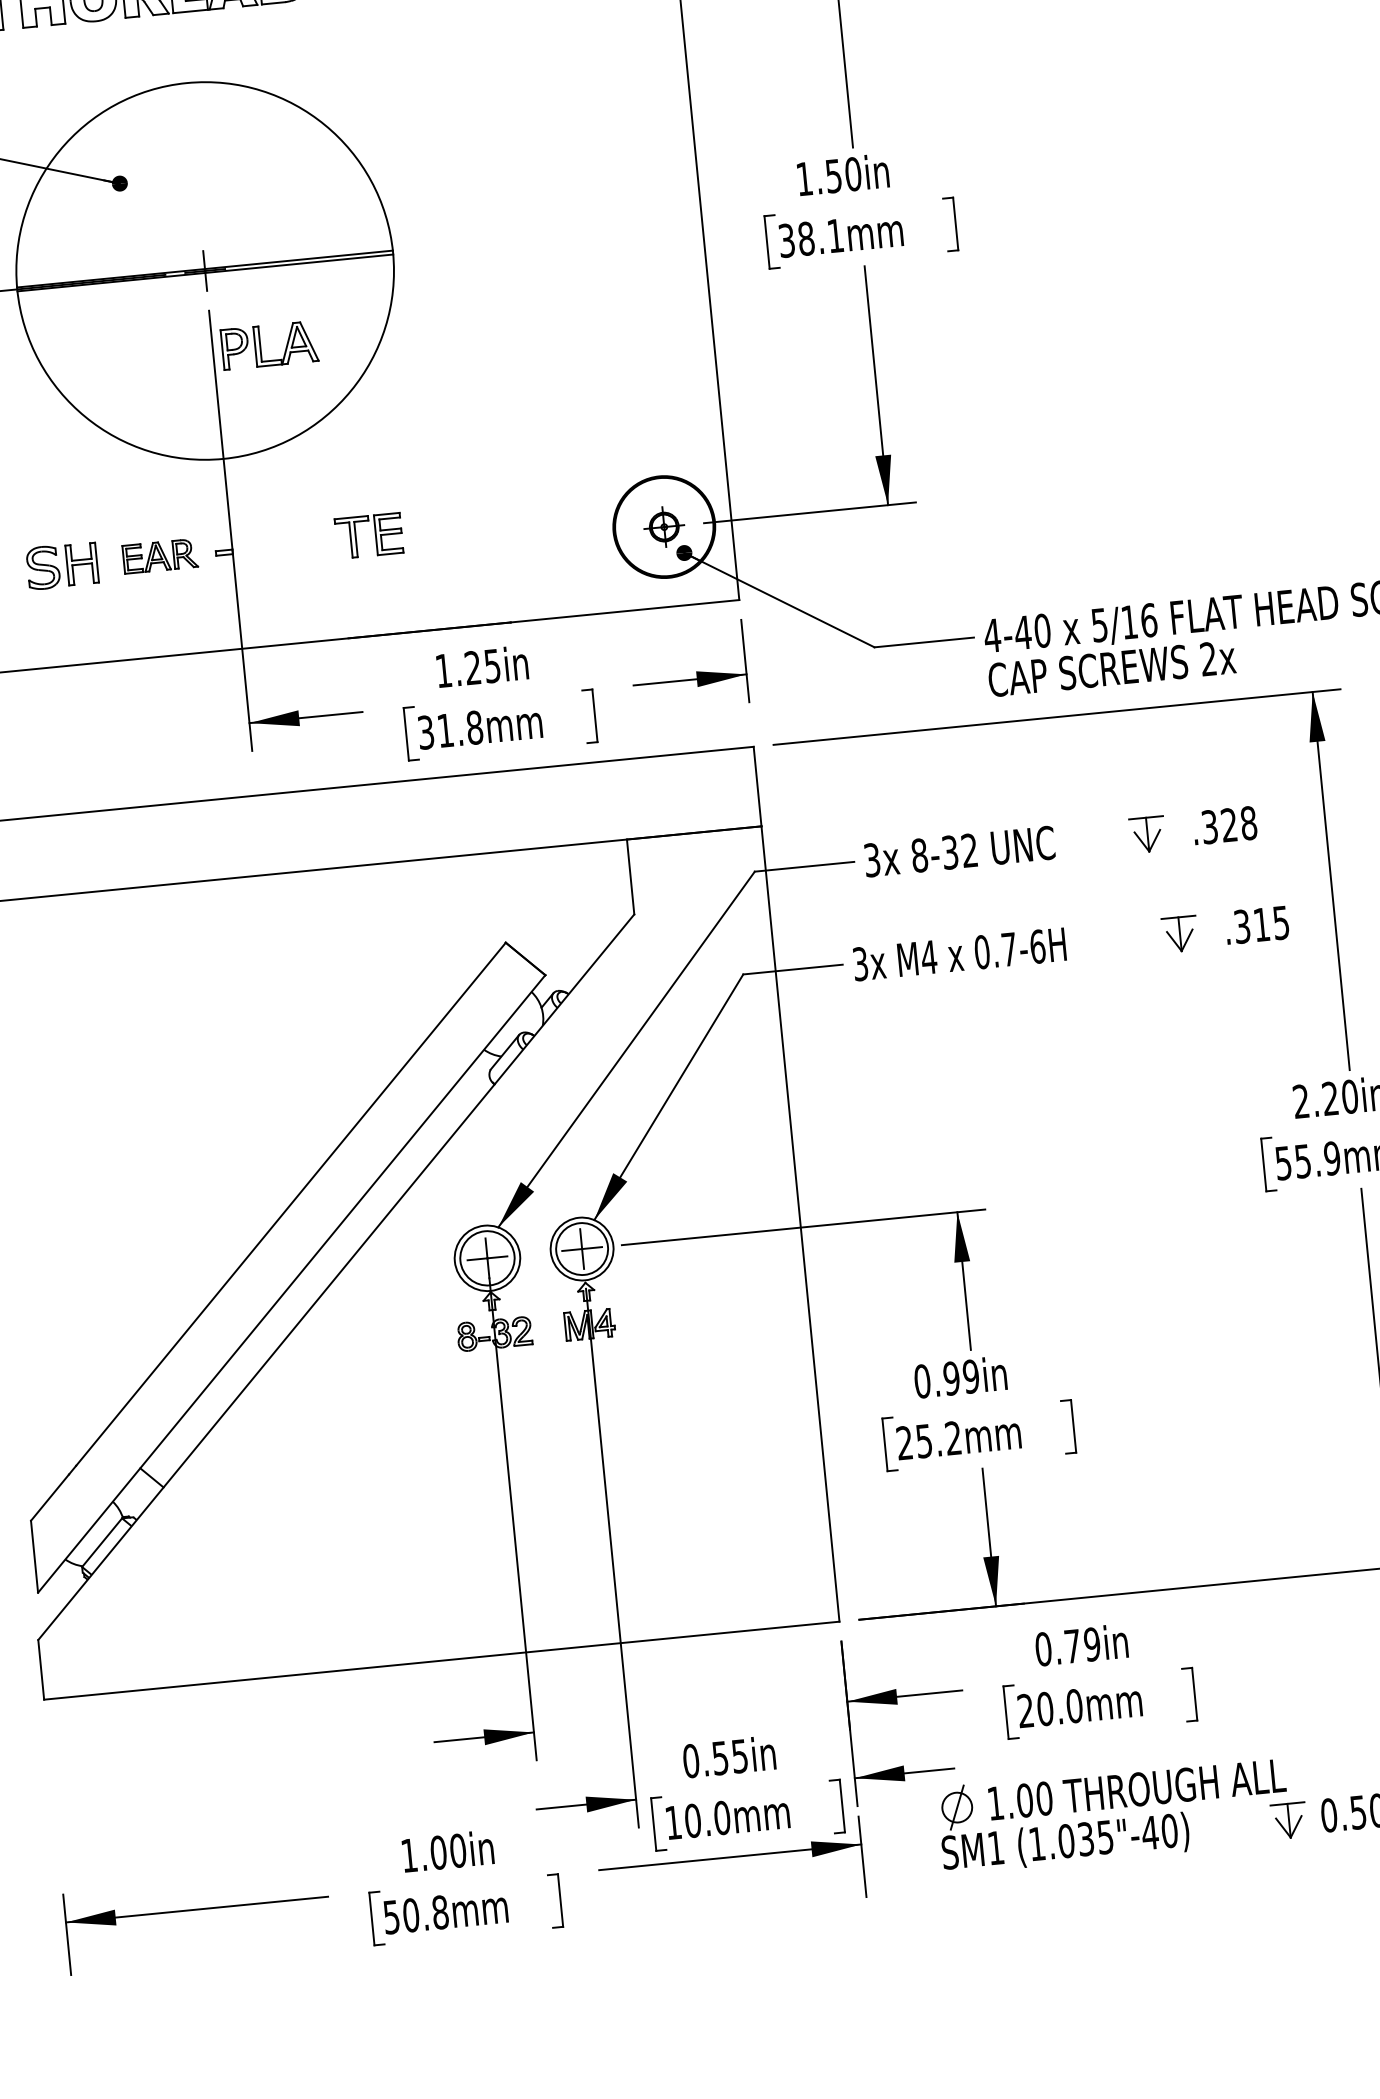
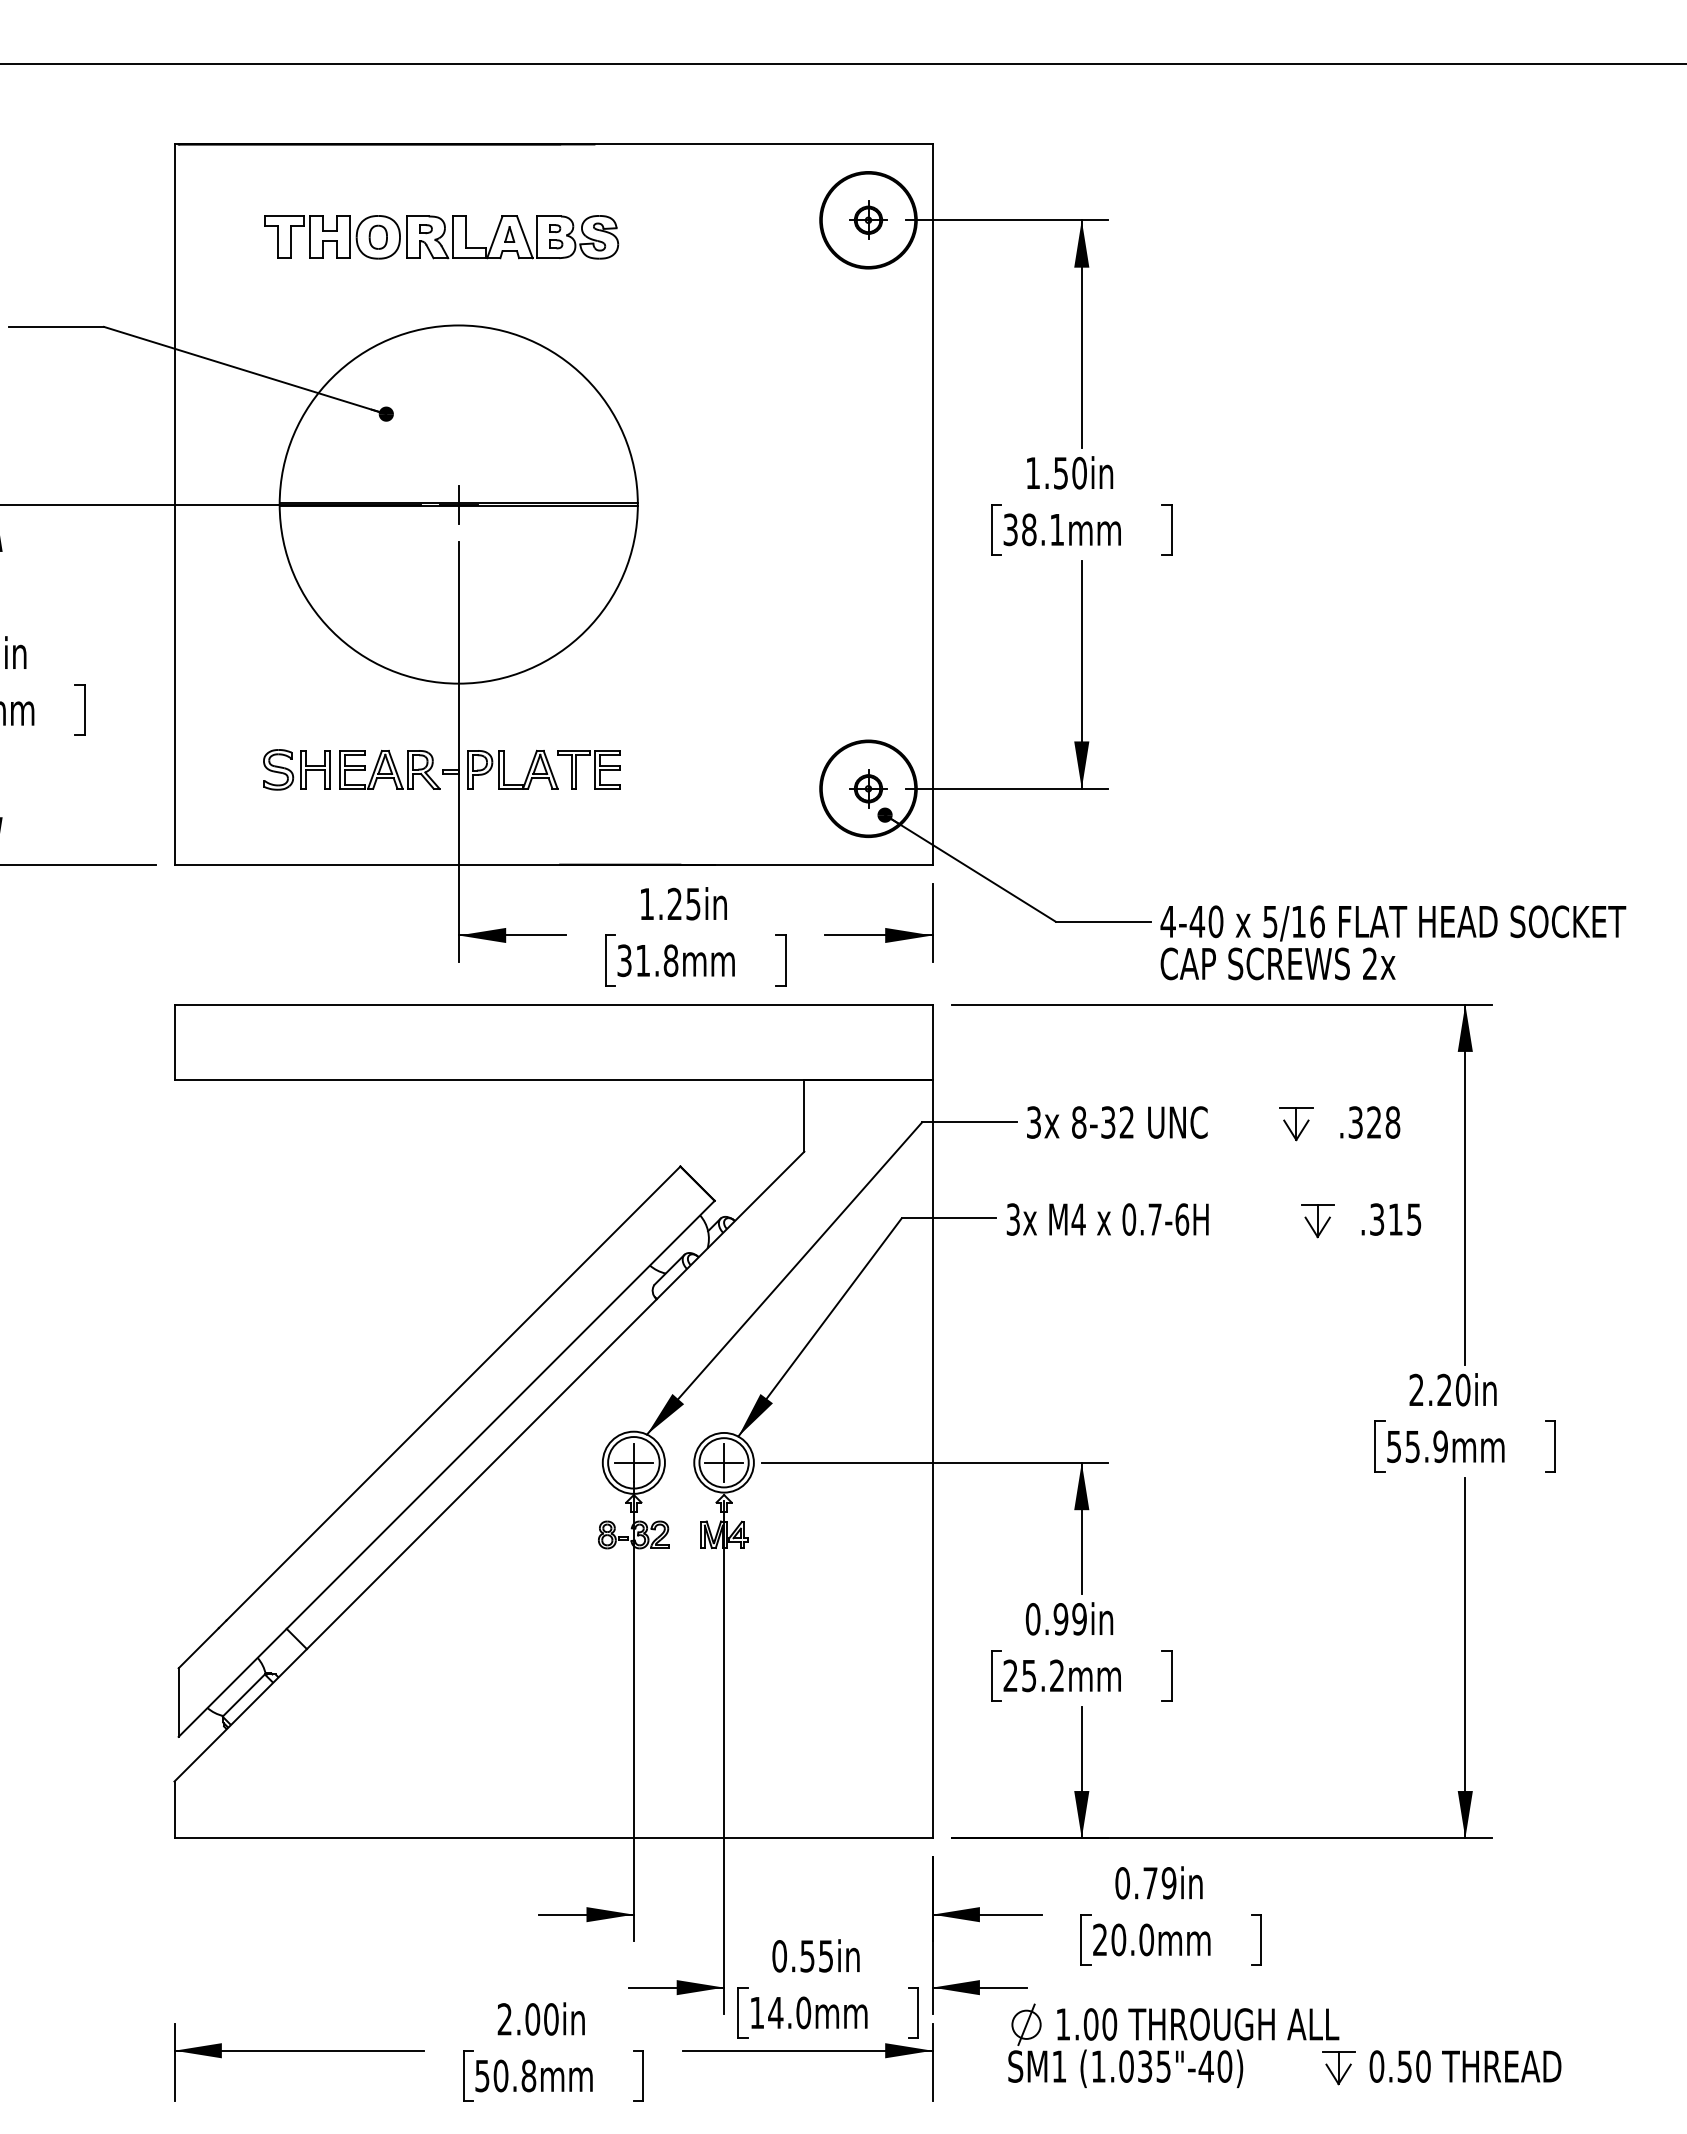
part: (260, 345) -> (504, 769), moved
part: (159, 556) -> (389, 769), size x1.43
text: (692, 1820) -> (775, 2012), 10.0mm -> 14.0mm
text: (409, 1855) -> (504, 2019), 1.00in -> 2.00in

